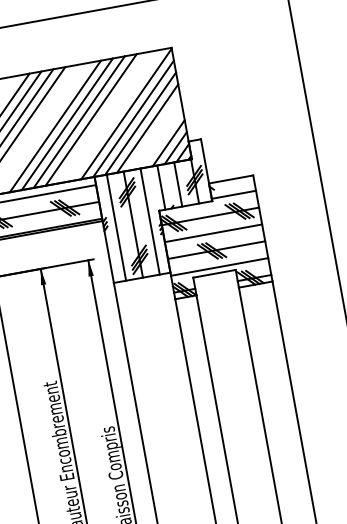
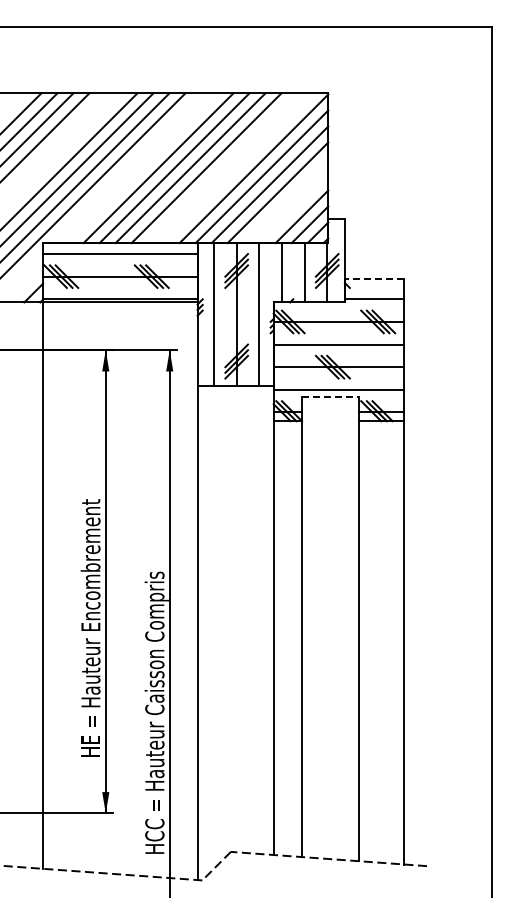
line: (231, 179) -> (374, 278), solid -> dashed
line: (214, 273) -> (330, 397), solid -> dashed

